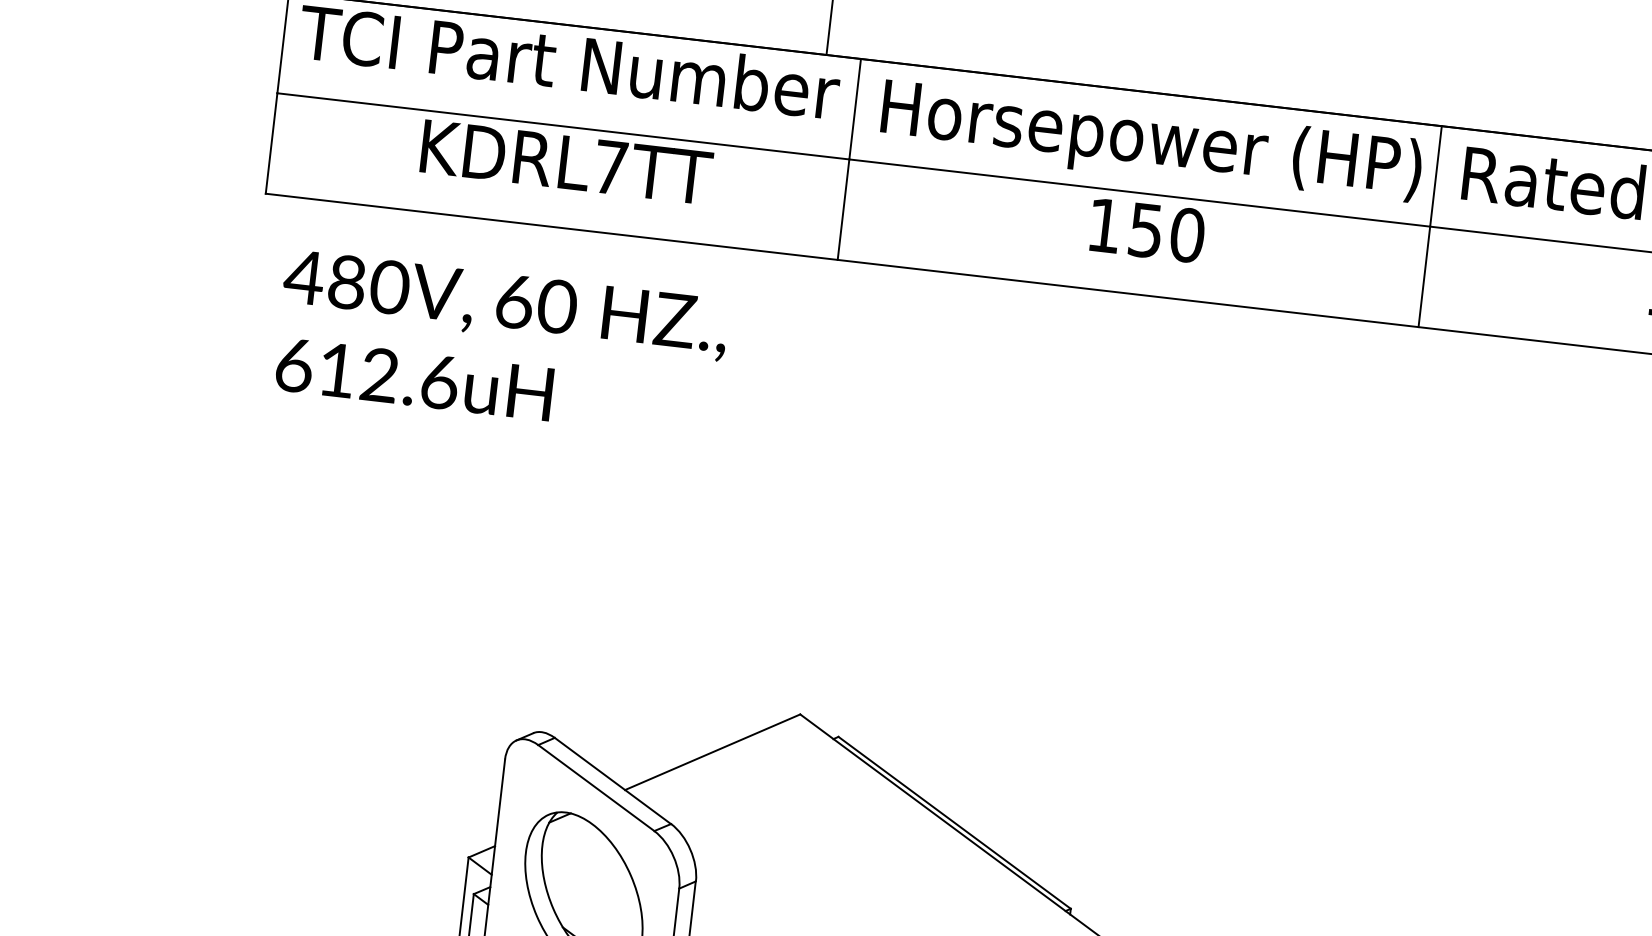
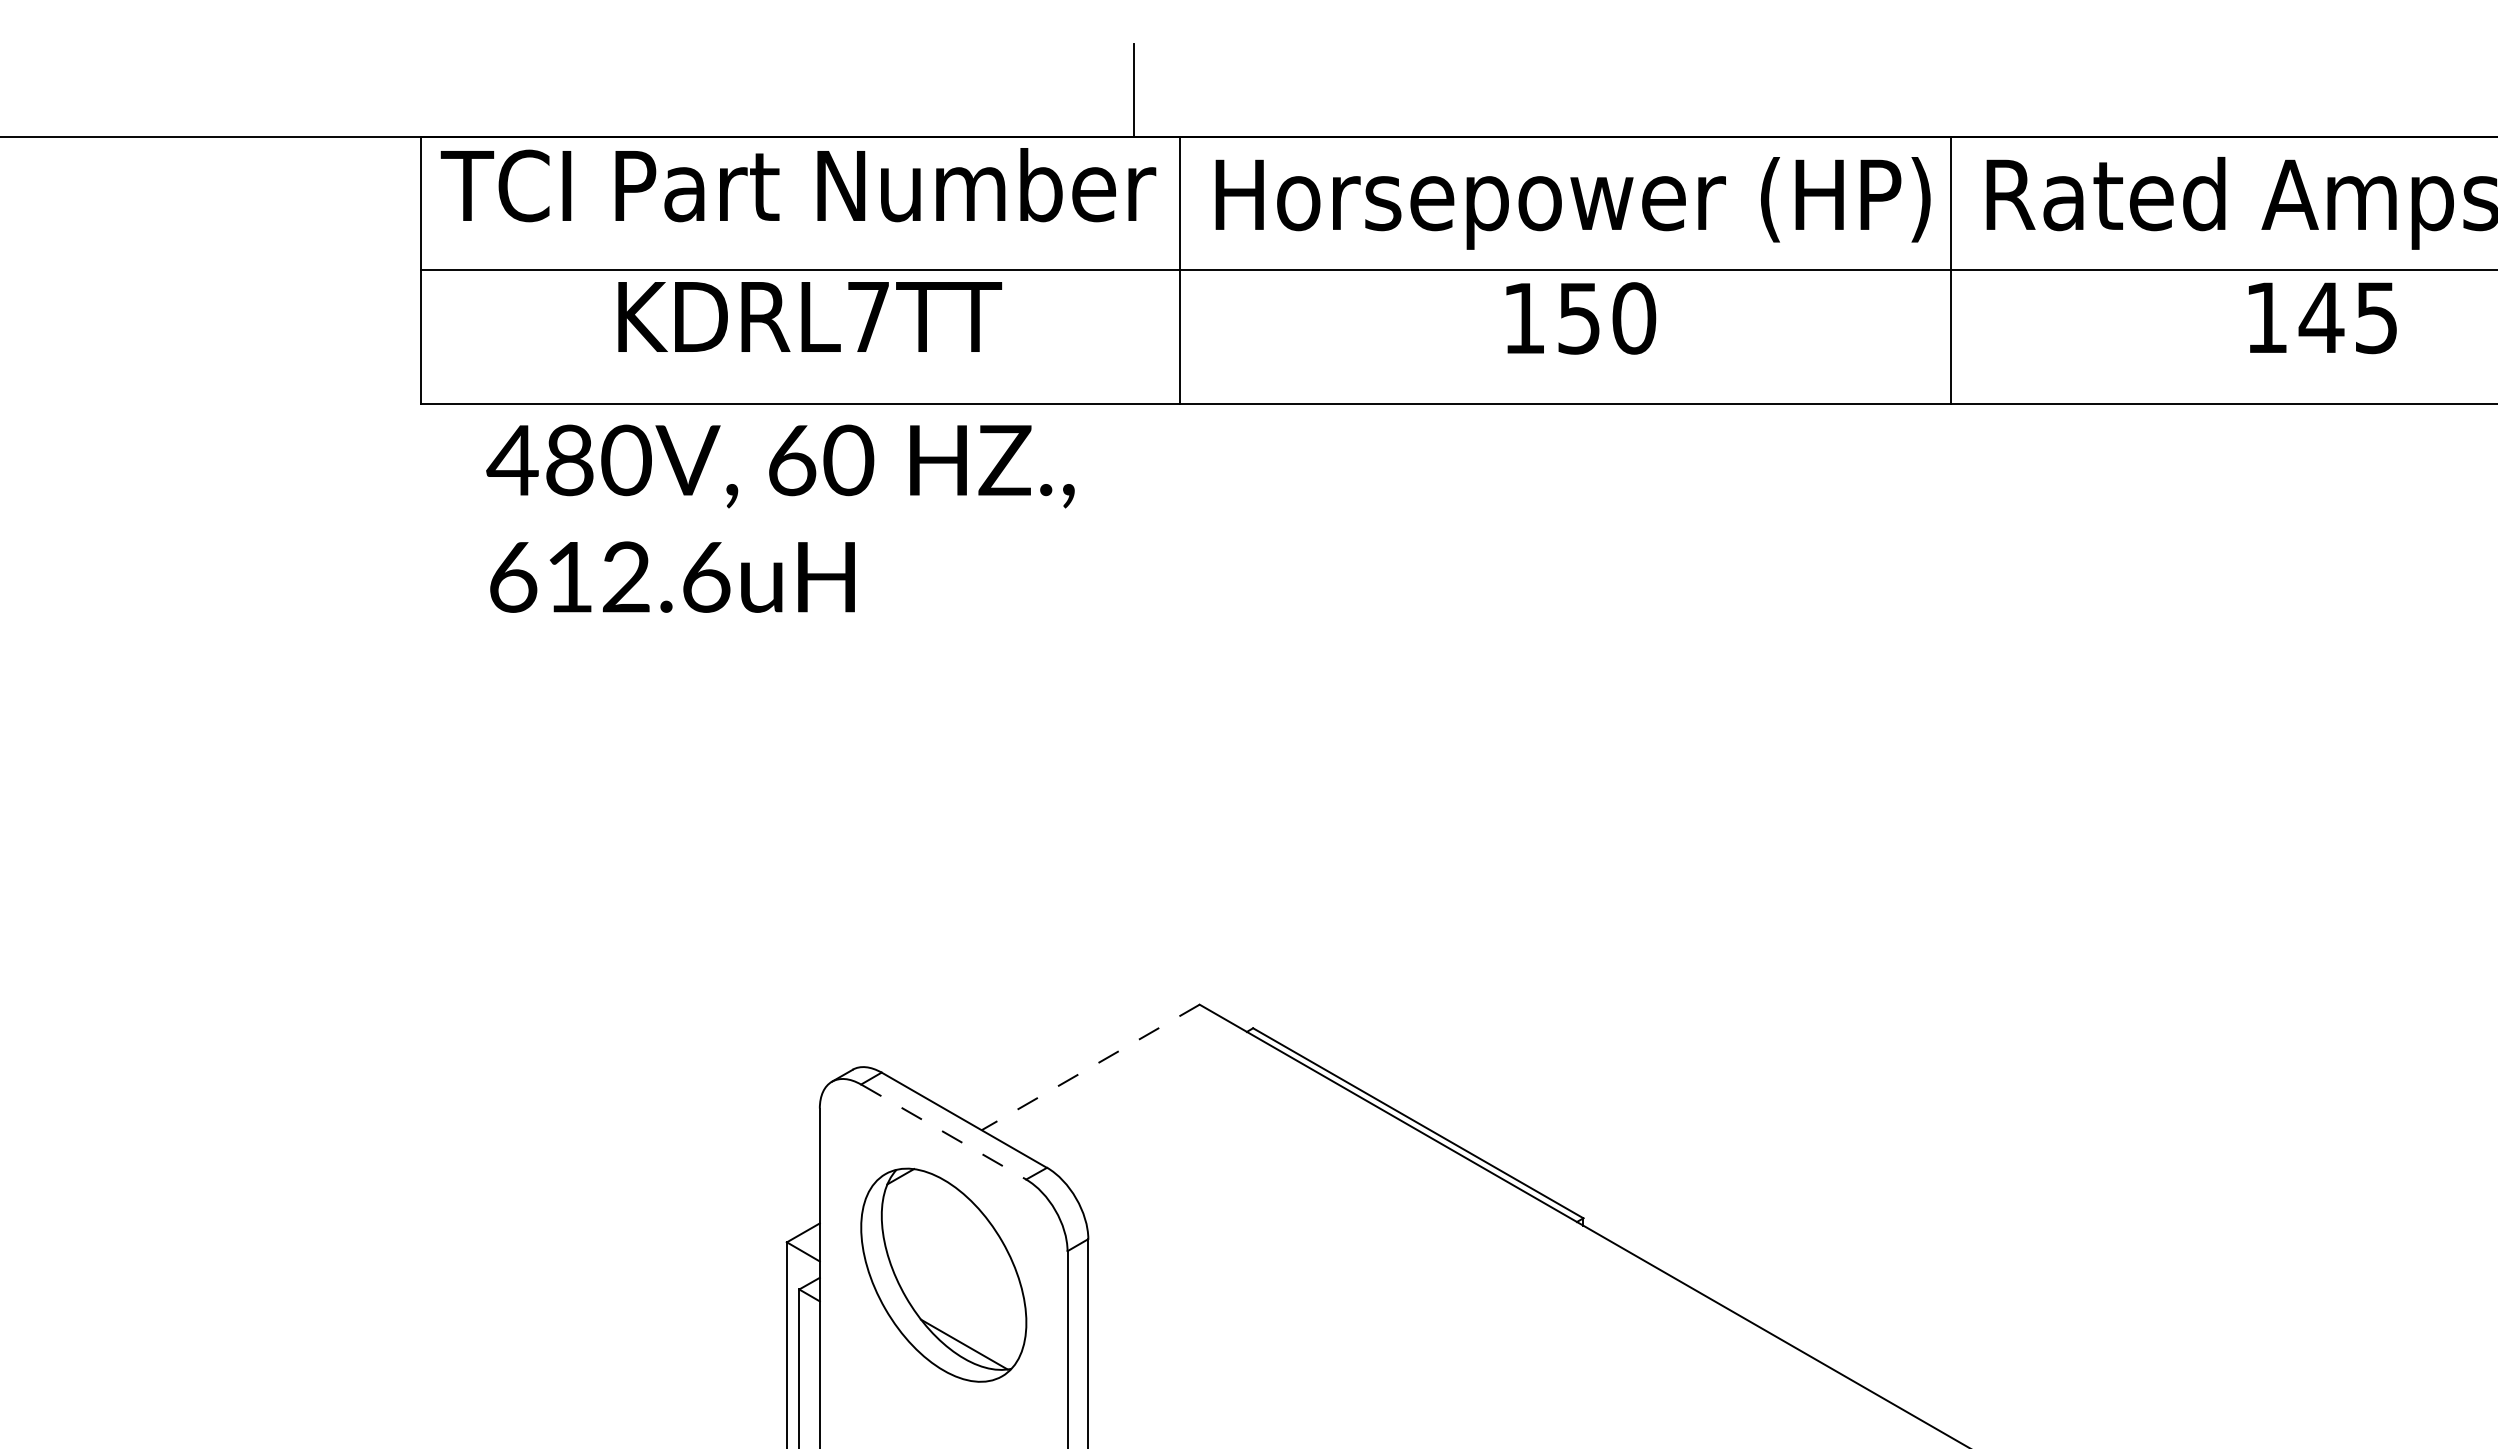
text: (500, 344) -> (780, 518), moved
line: (712, 752) -> (1090, 1067), solid -> dashed
line: (596, 788) -> (944, 1132), solid -> dashed

